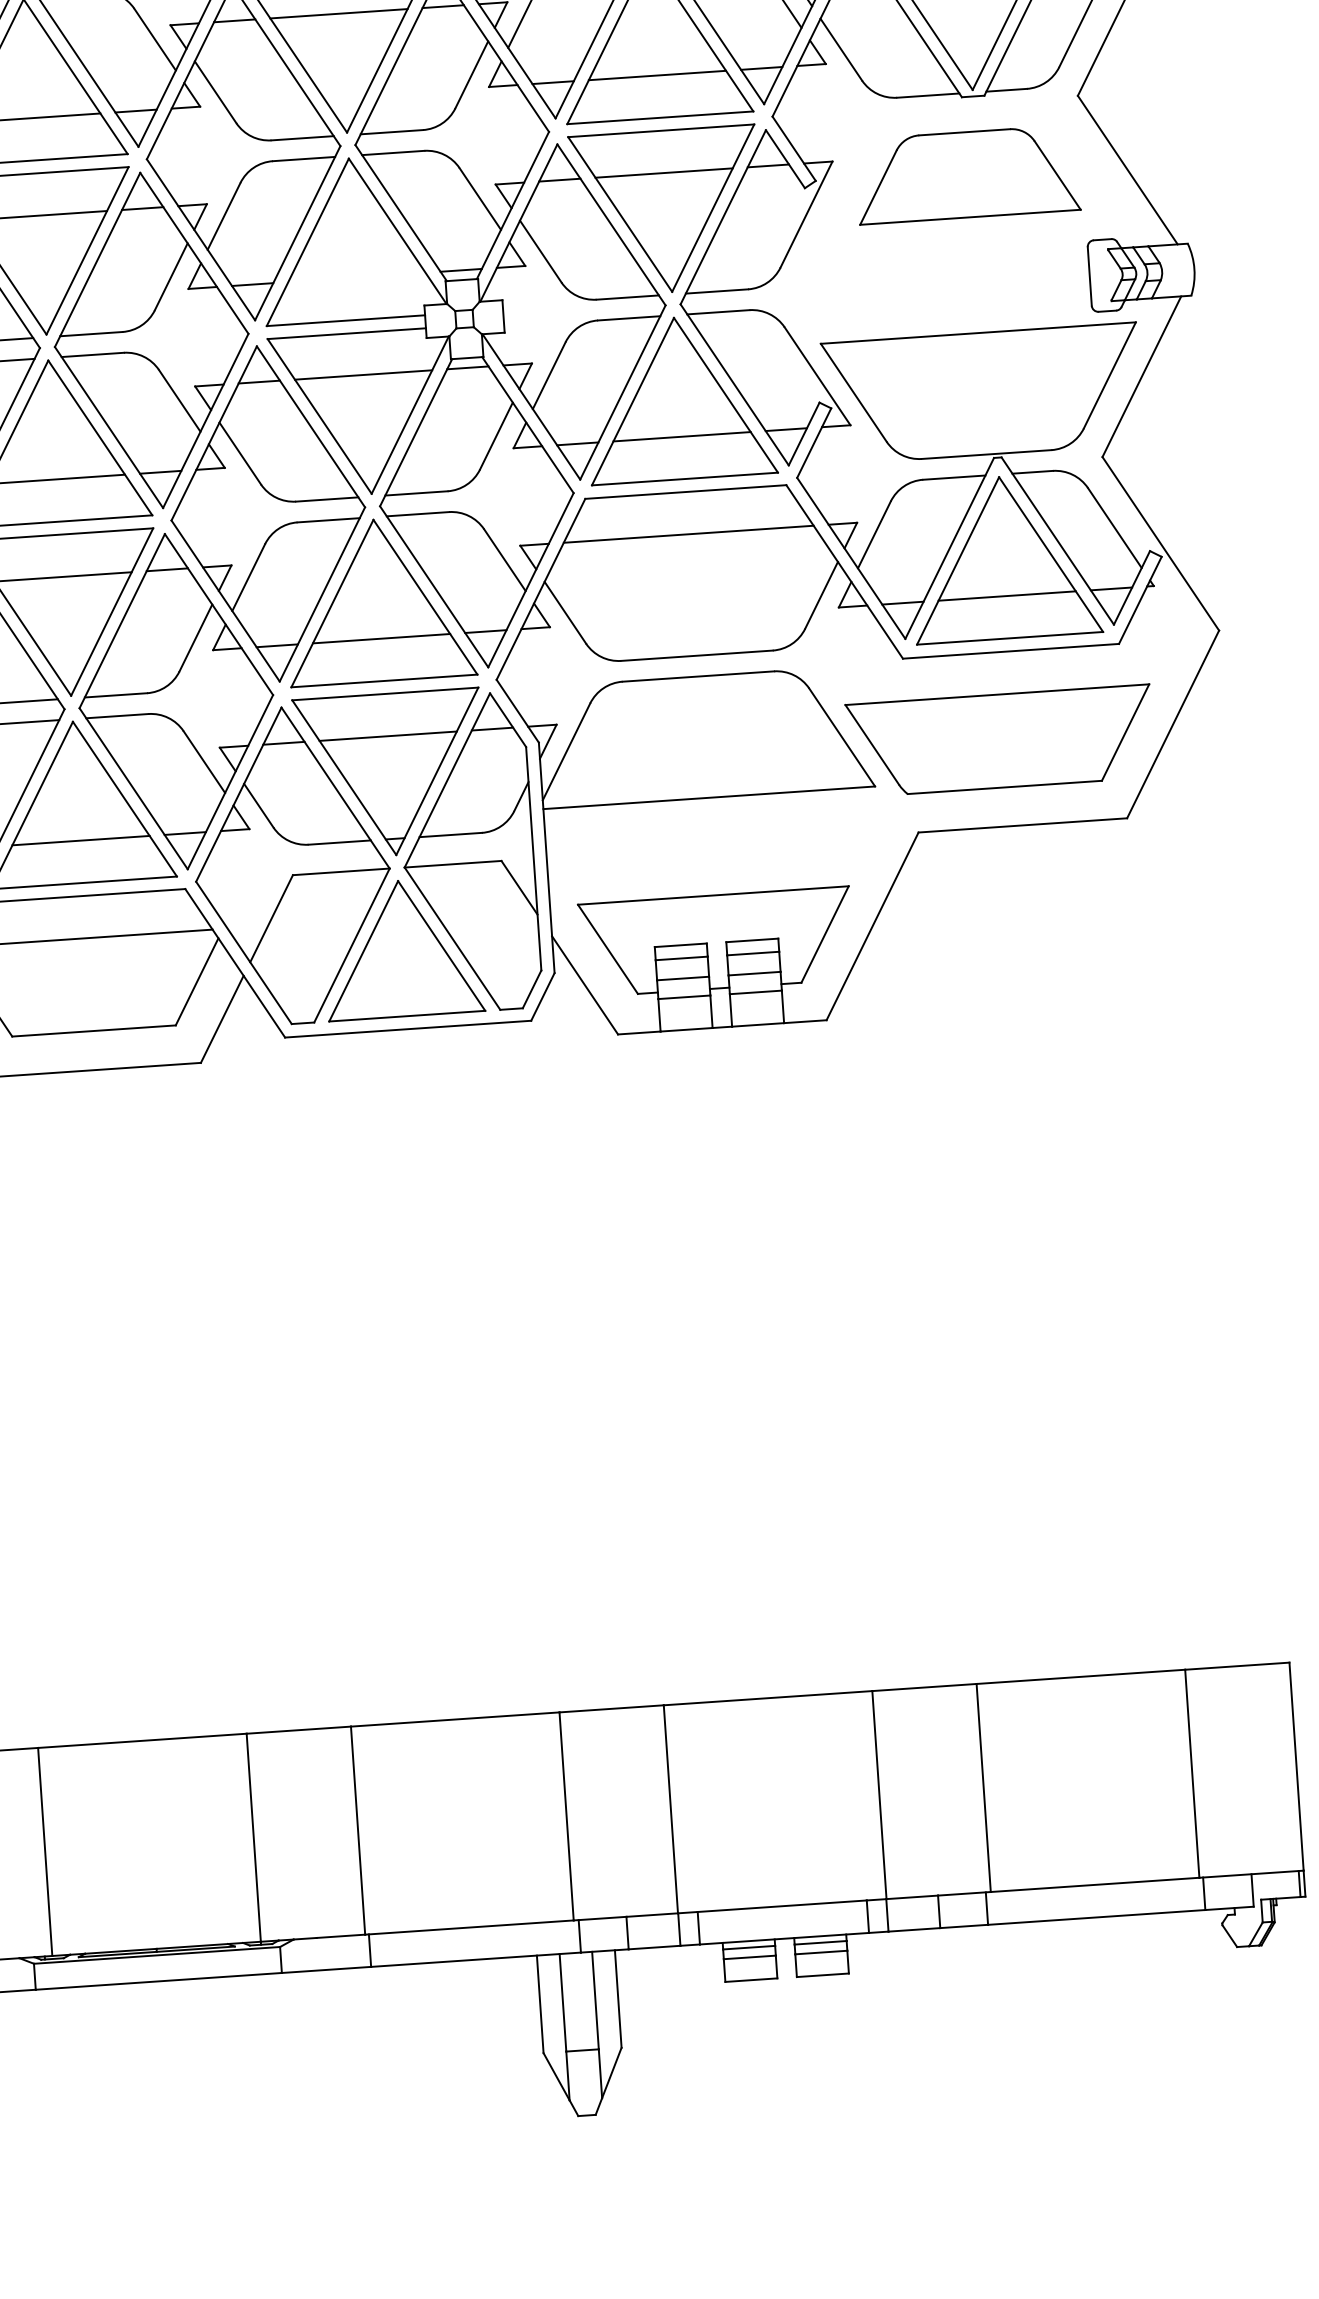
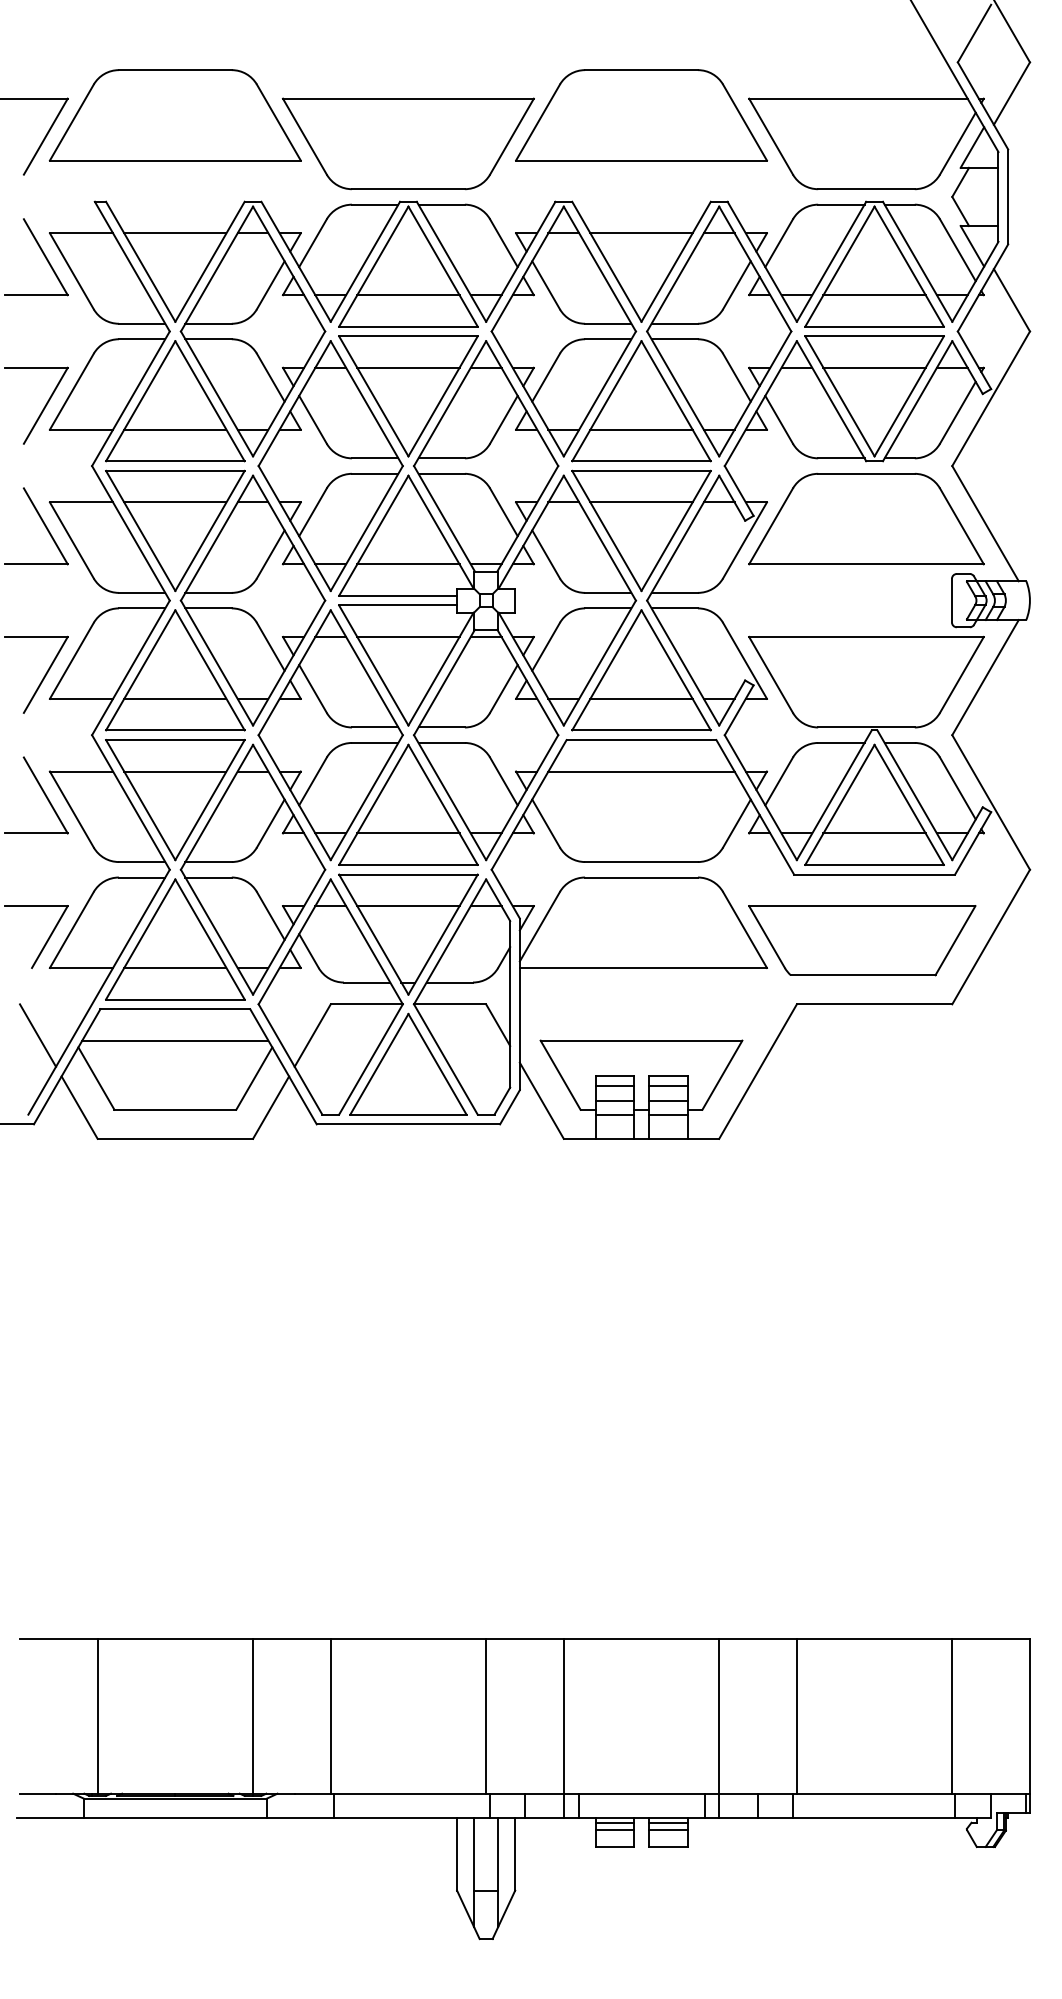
part: (967, 174) -> (866, 518), size x1.43
line: (357, 277) -> (408, 564), added

